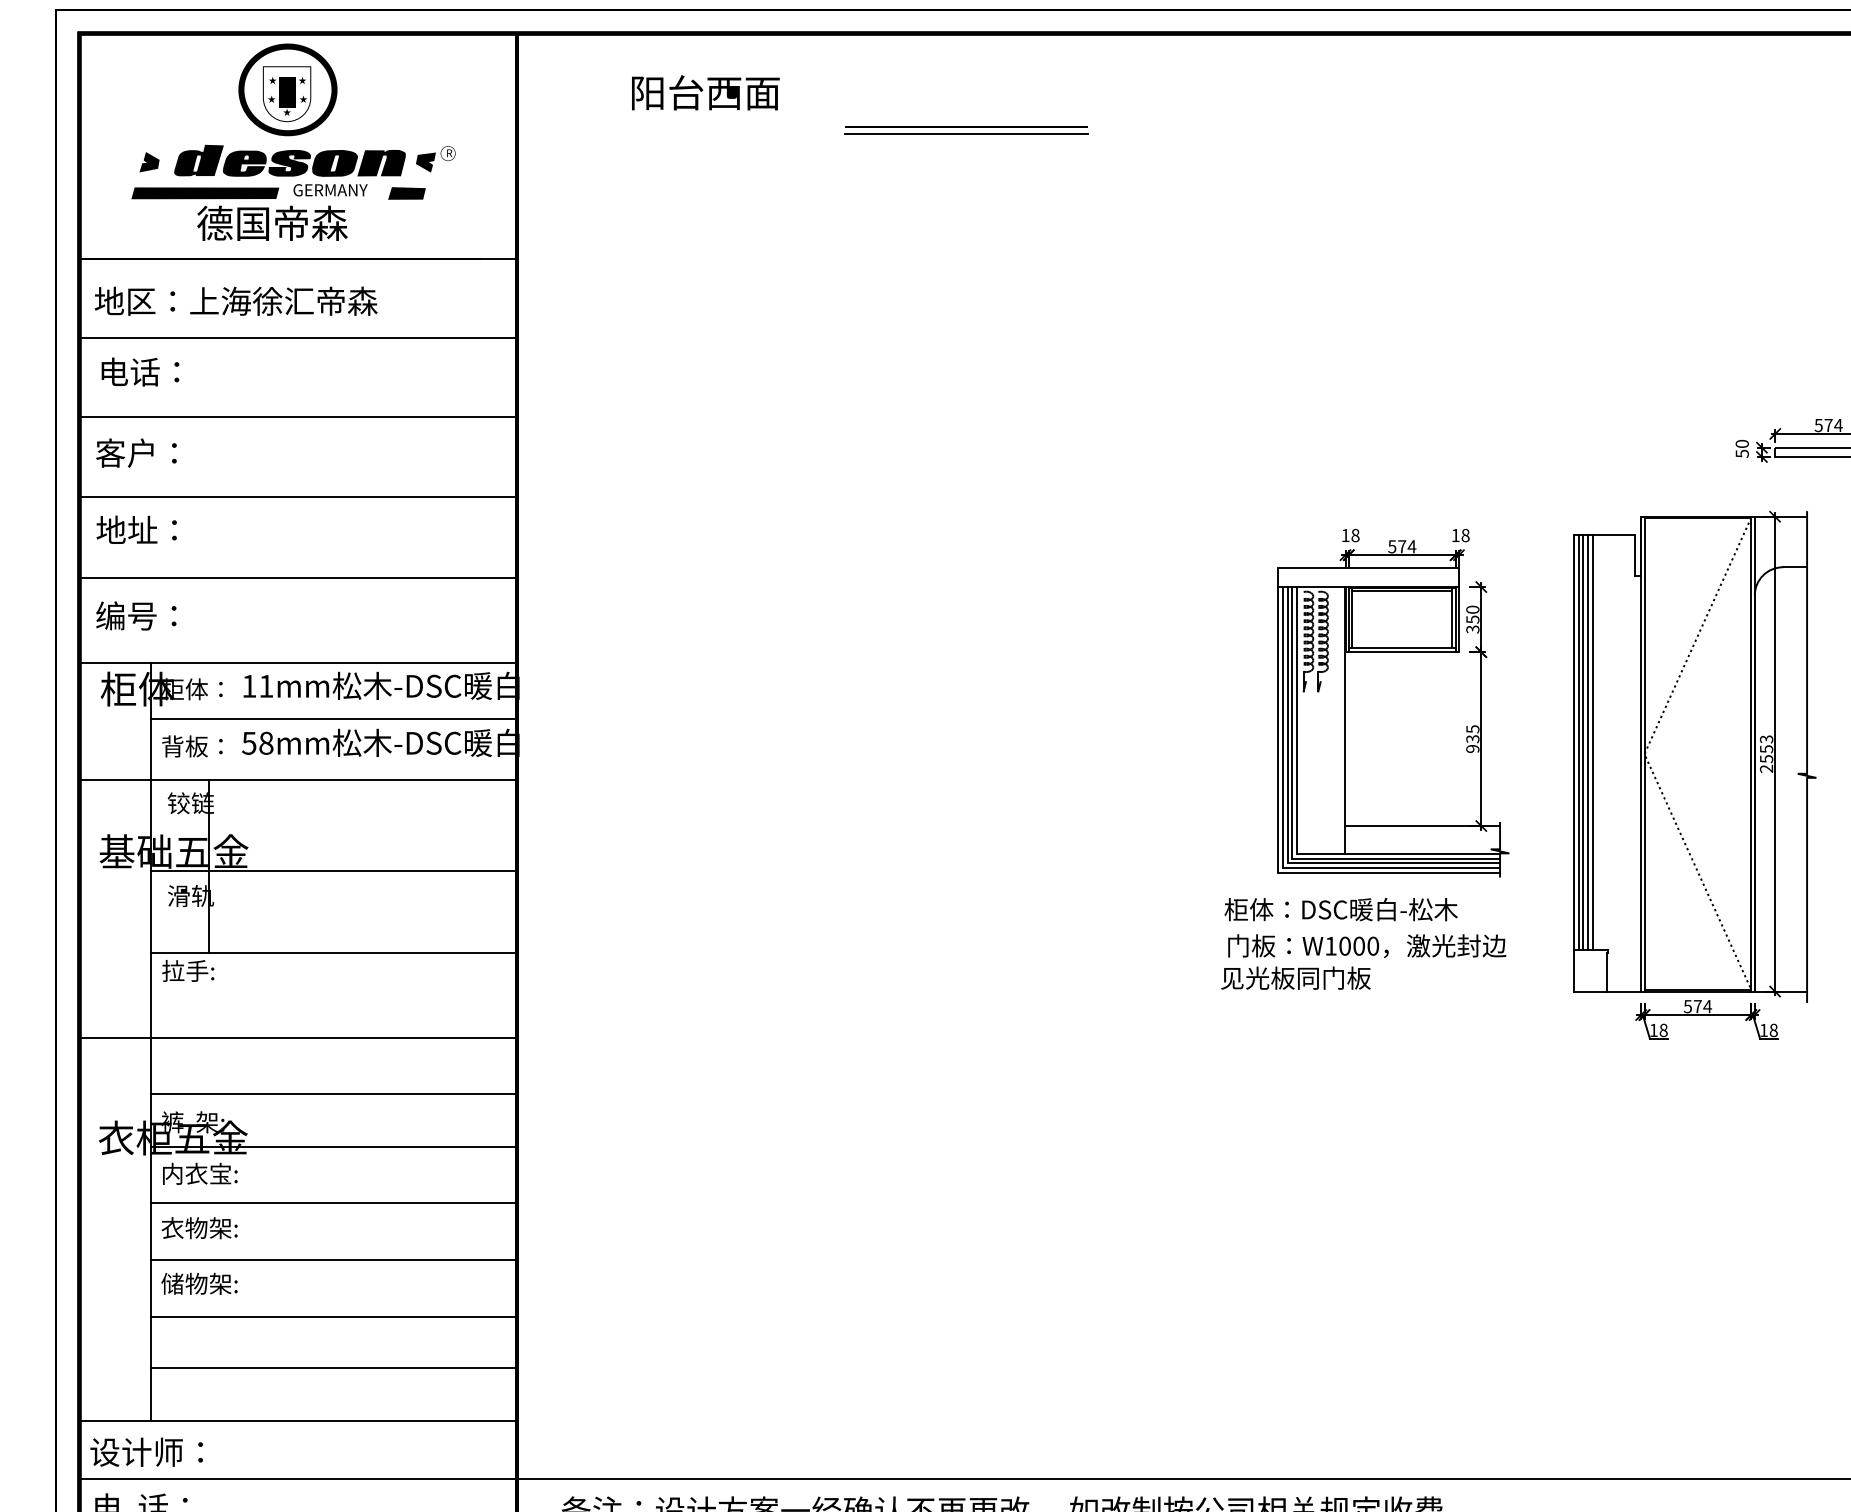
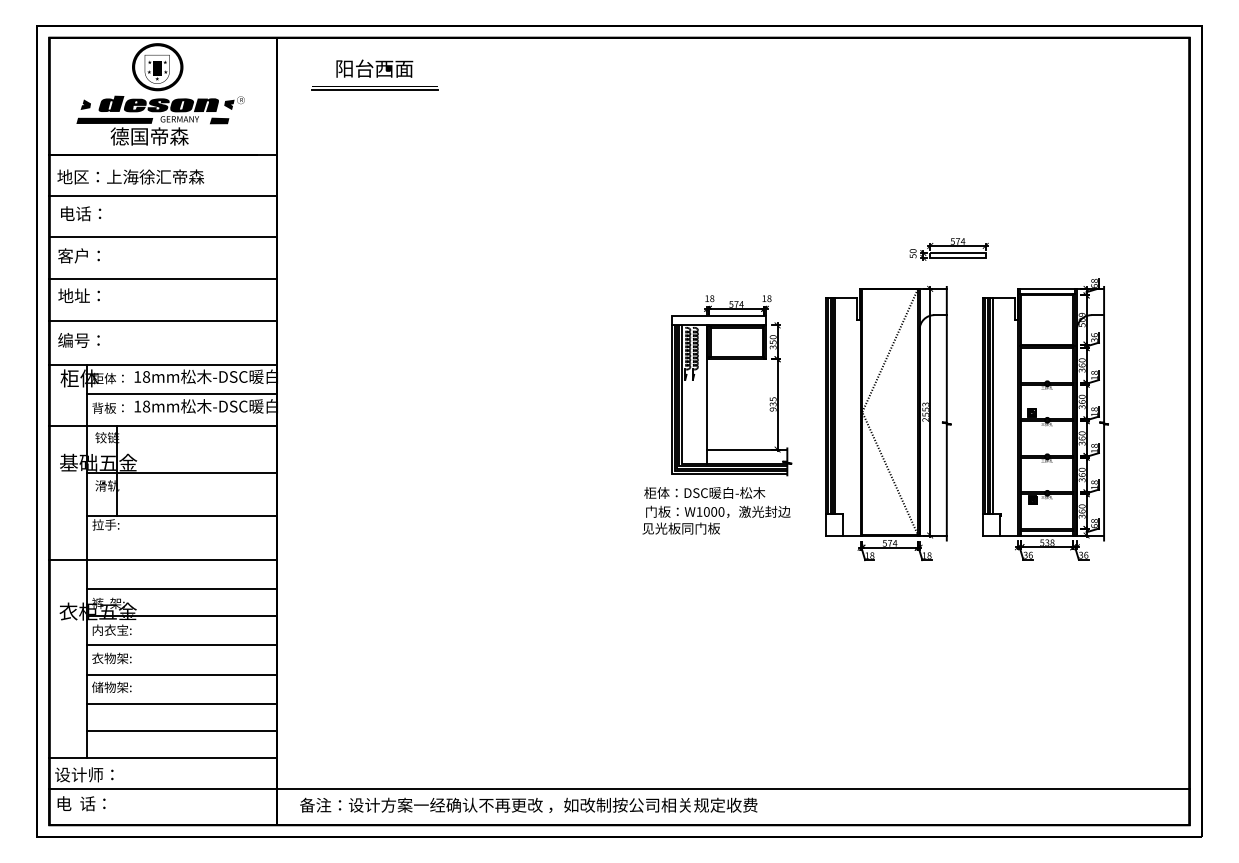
part: (965, 130) -> (374, 88), moved
text: (266, 685) -> (146, 376), 11mm -> 18mm
text: (249, 743) -> (137, 406), 58mm -> 18mm

